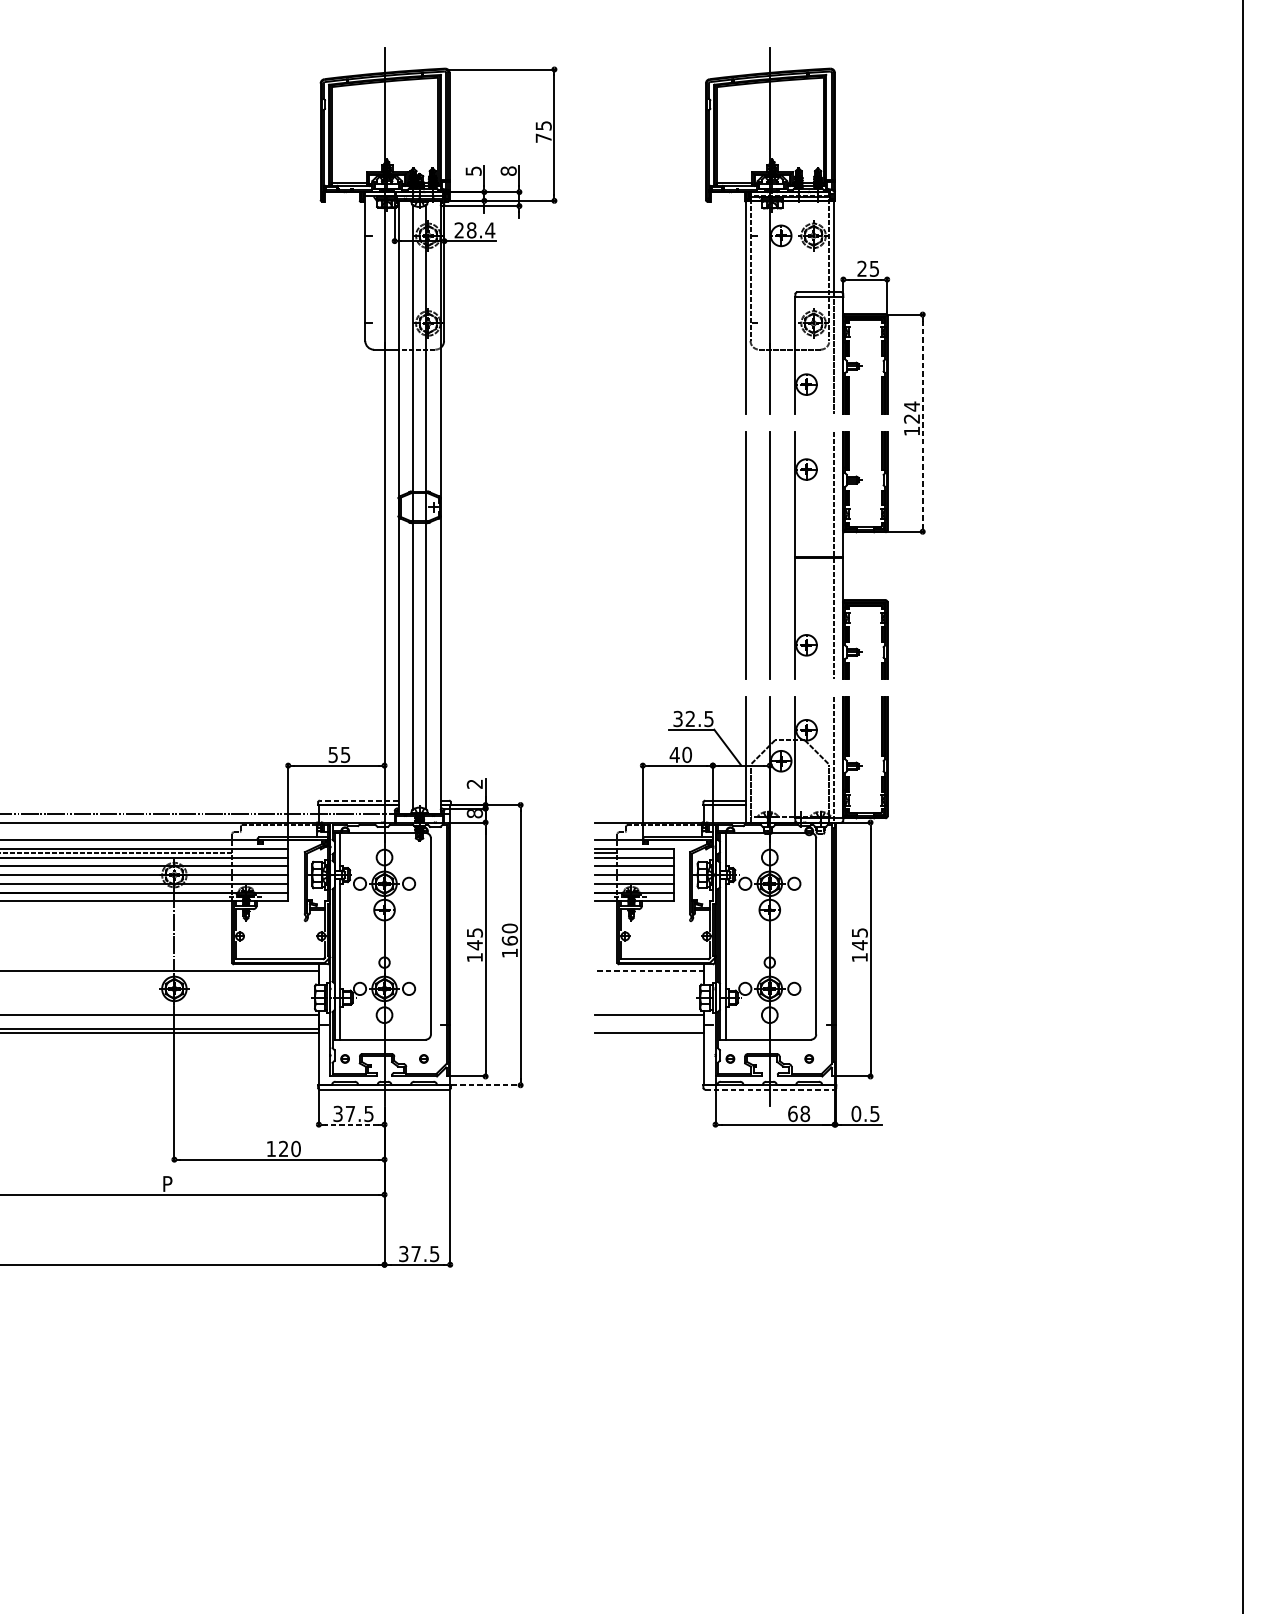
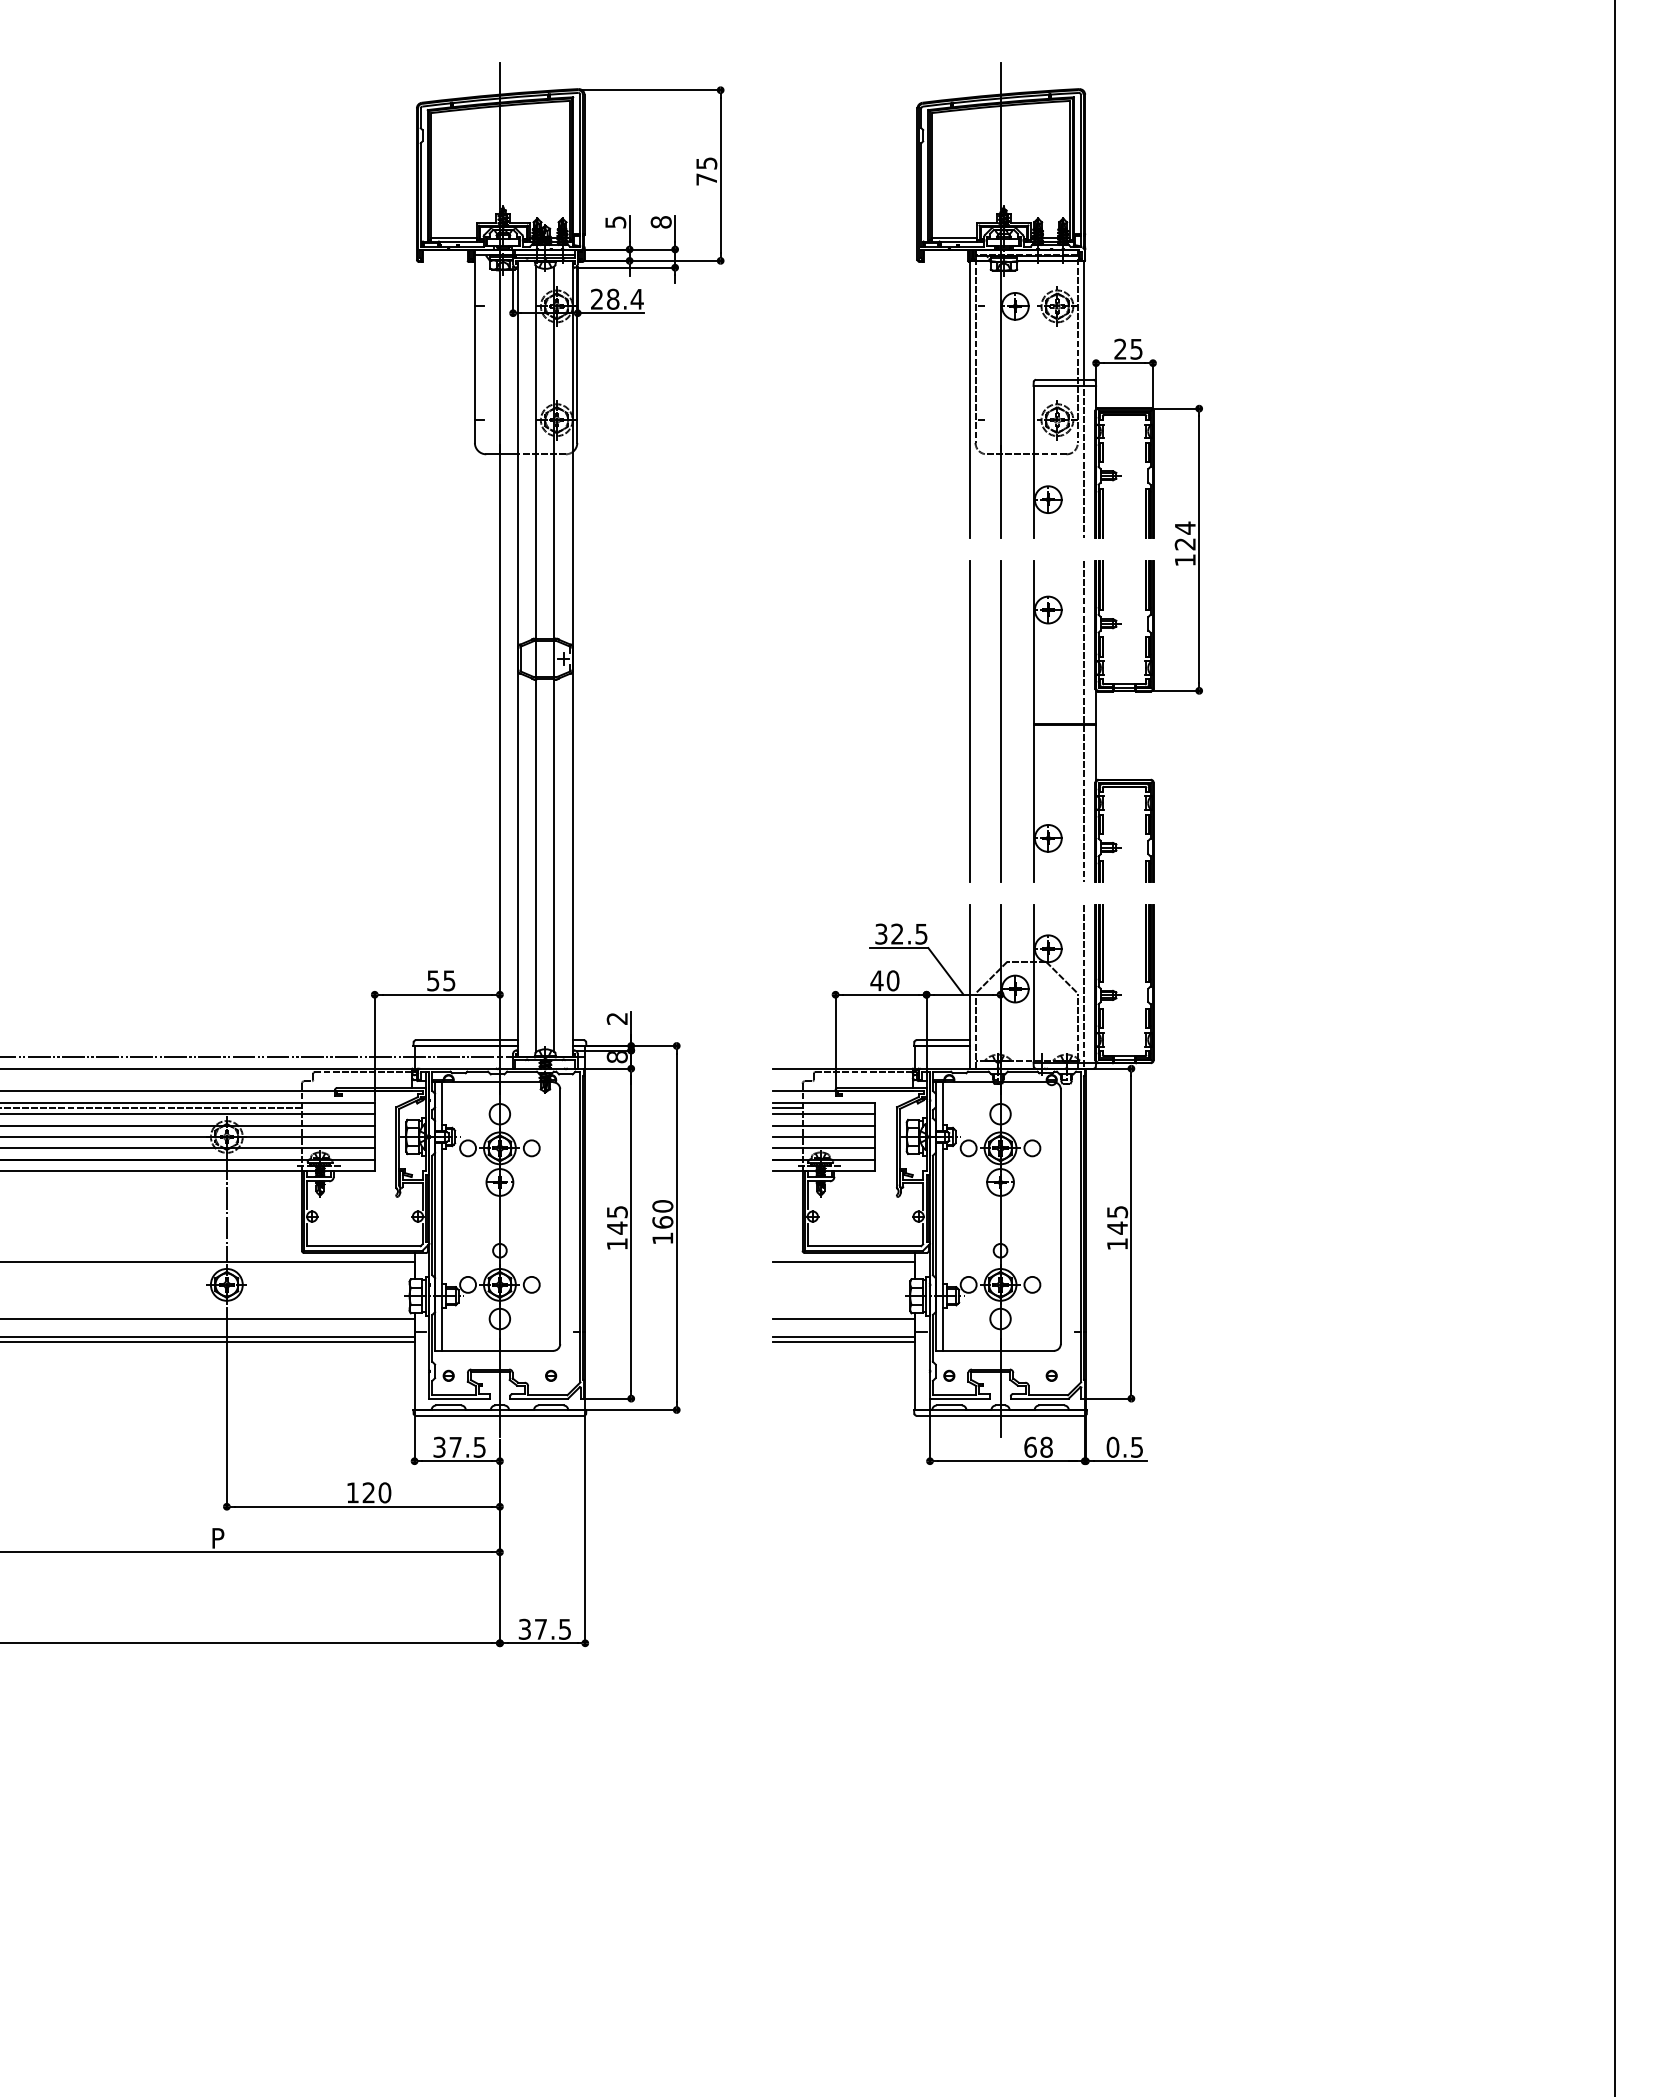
line: (922, 423) -> (1199, 550), dashed -> solid
line: (358, 800) -> (466, 1040), dashed -> solid
line: (648, 971) -> (843, 1262), dashed -> solid
line: (648, 1029) -> (843, 1337), added
line: (487, 1085) -> (633, 1410), dashed -> solid
line: (769, 1089) -> (1000, 1415), dashed -> solid
line: (351, 1124) -> (457, 1461), dashed -> solid

